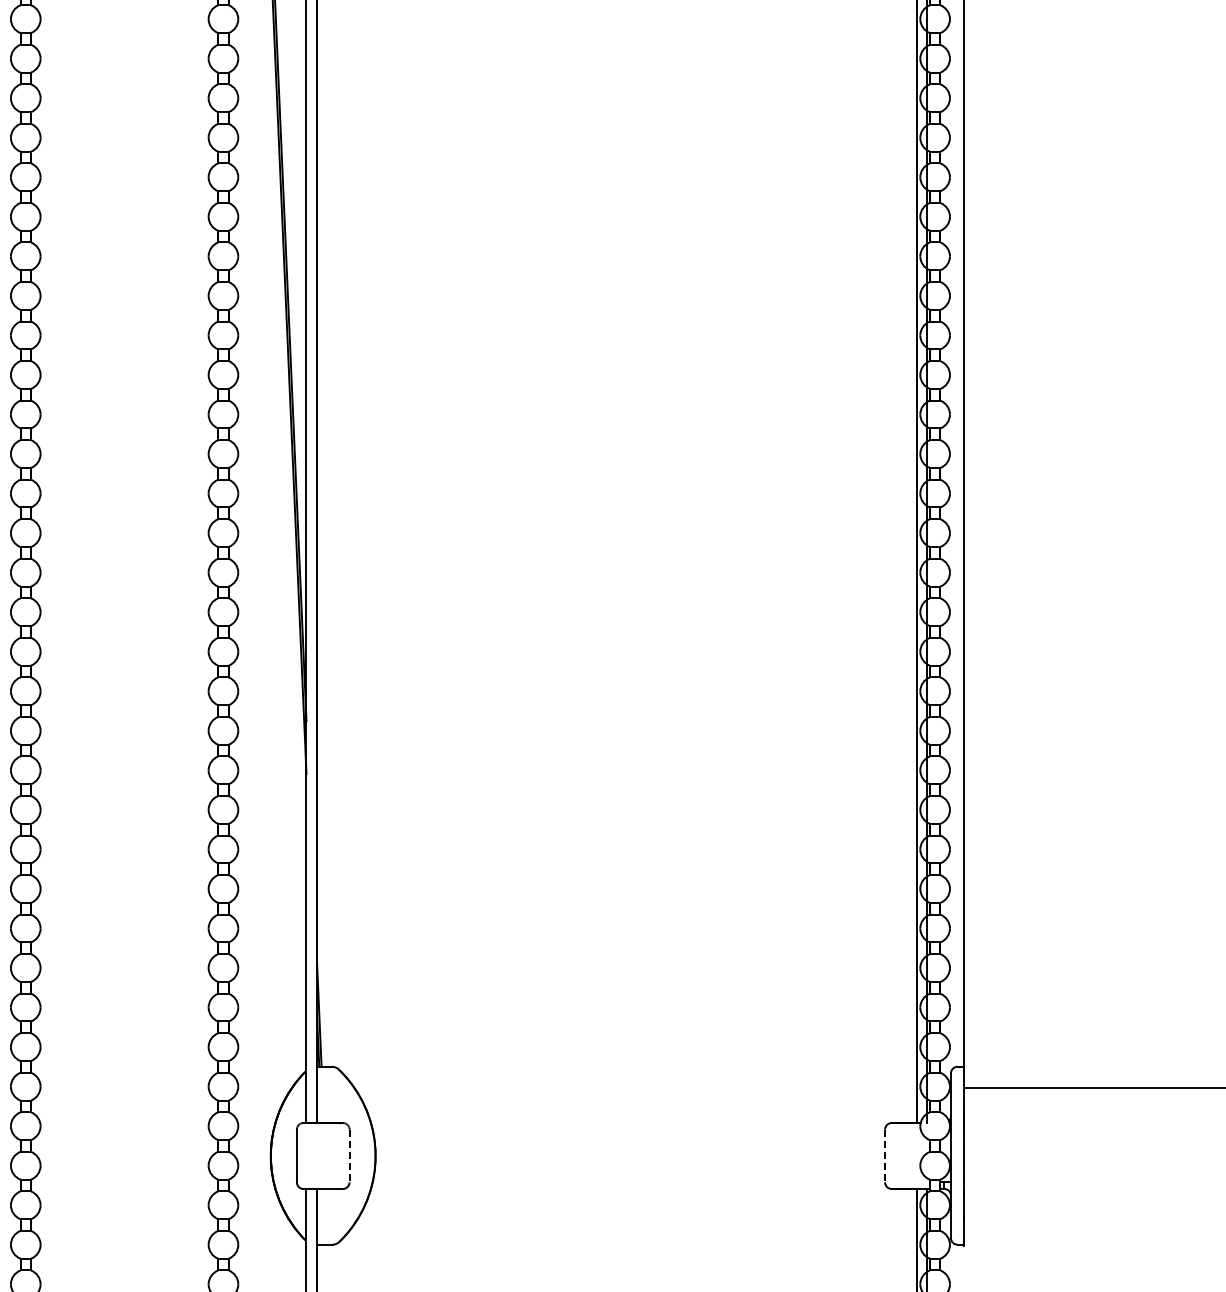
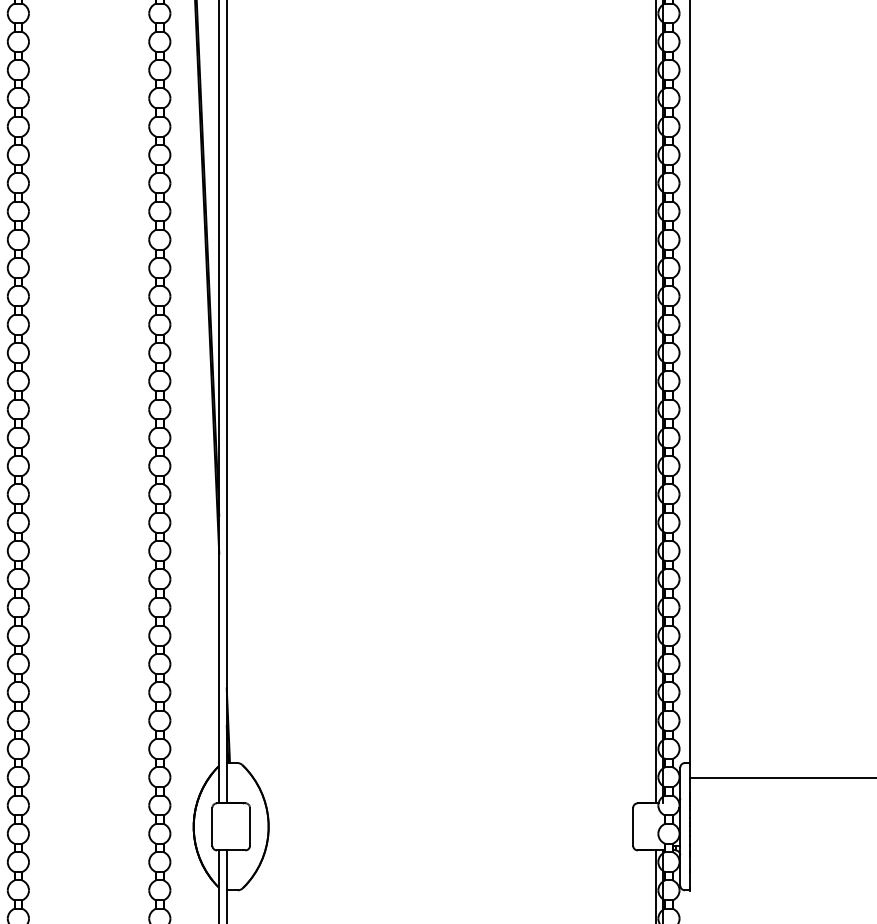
line: (349, 1156) -> (249, 827), dashed -> solid
line: (885, 1156) -> (633, 827), dashed -> solid

